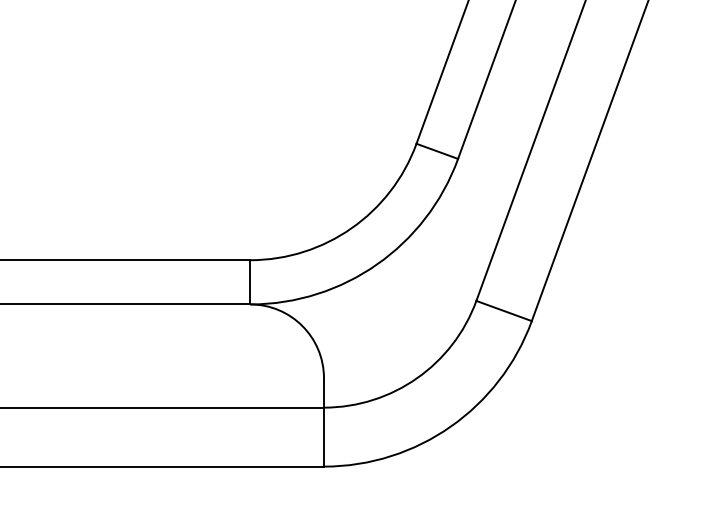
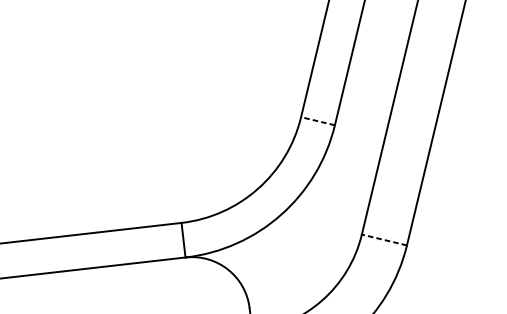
line: (436, 151) -> (317, 121), solid -> dashed
line: (503, 310) -> (383, 239), solid -> dashed

